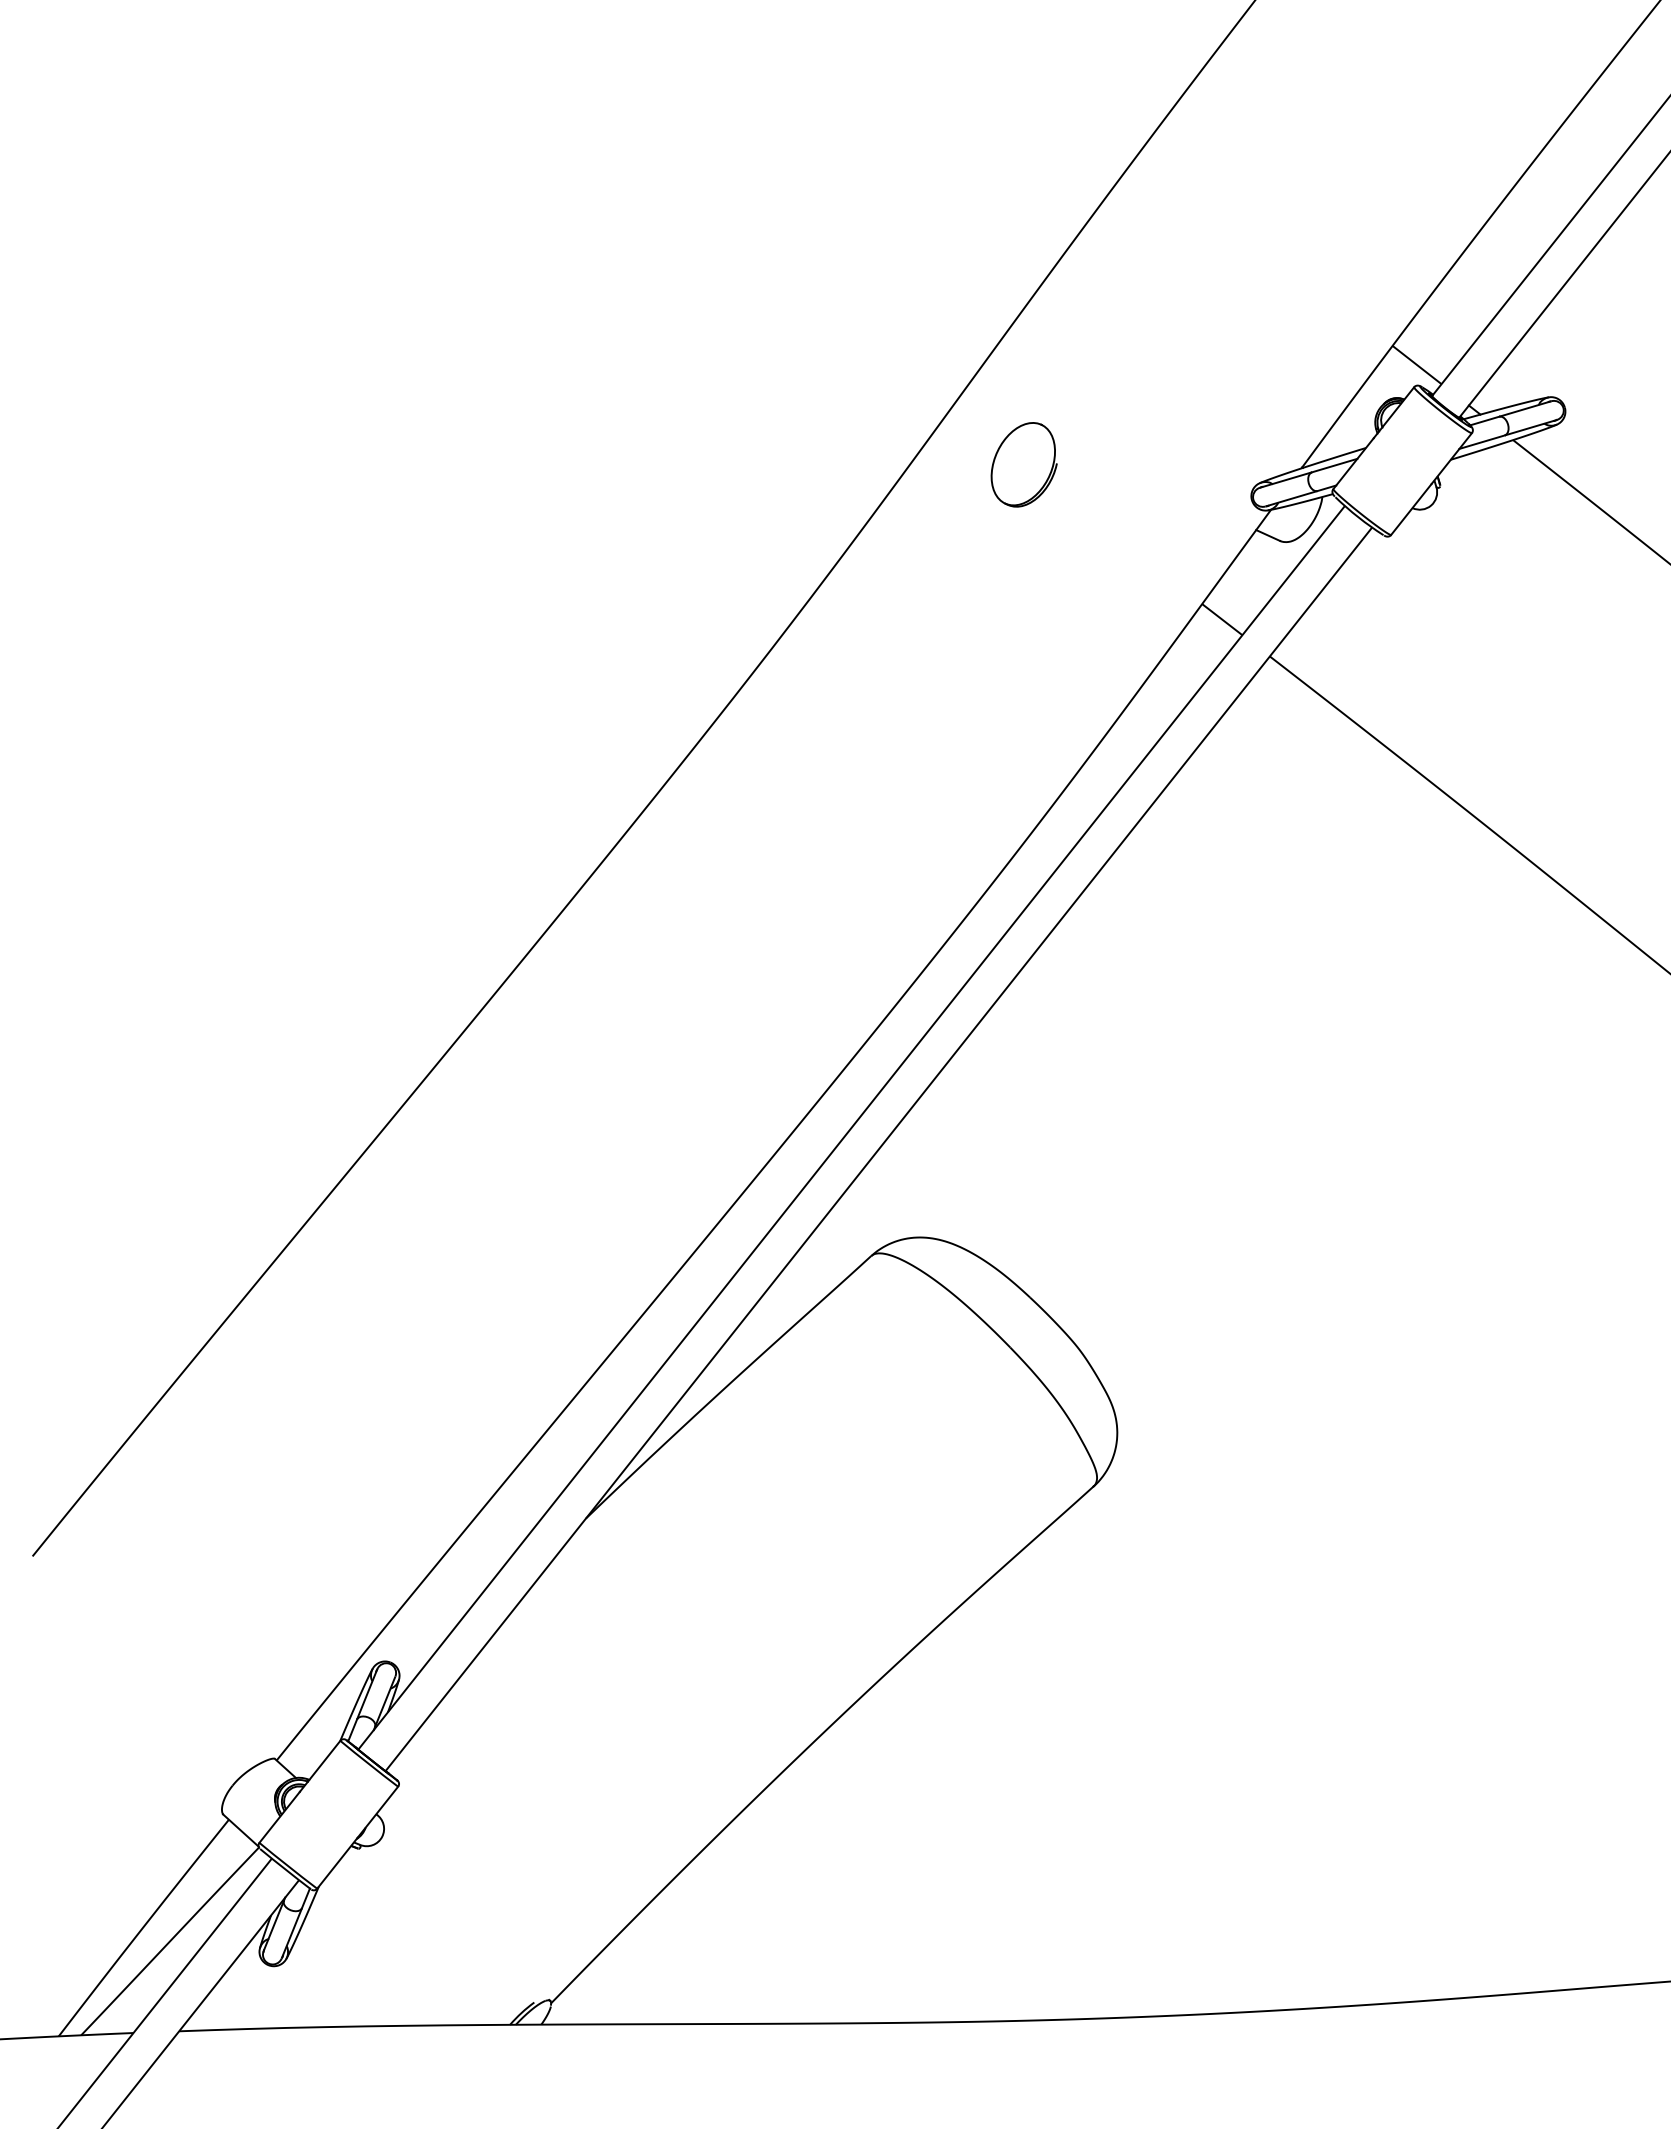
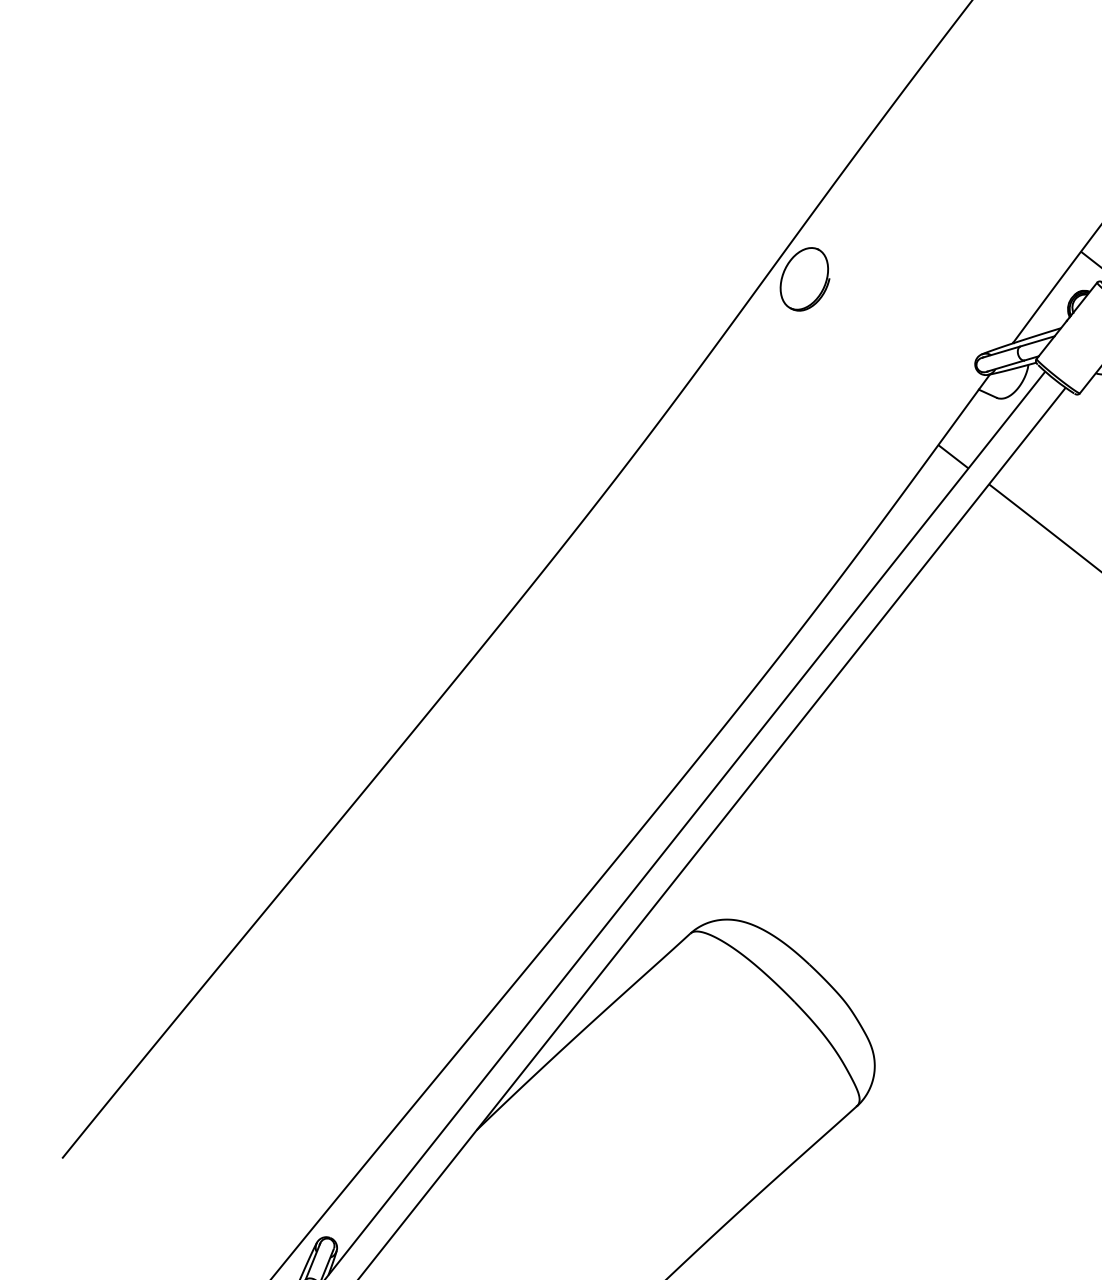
part: (1023, 464) -> (804, 279), moved

